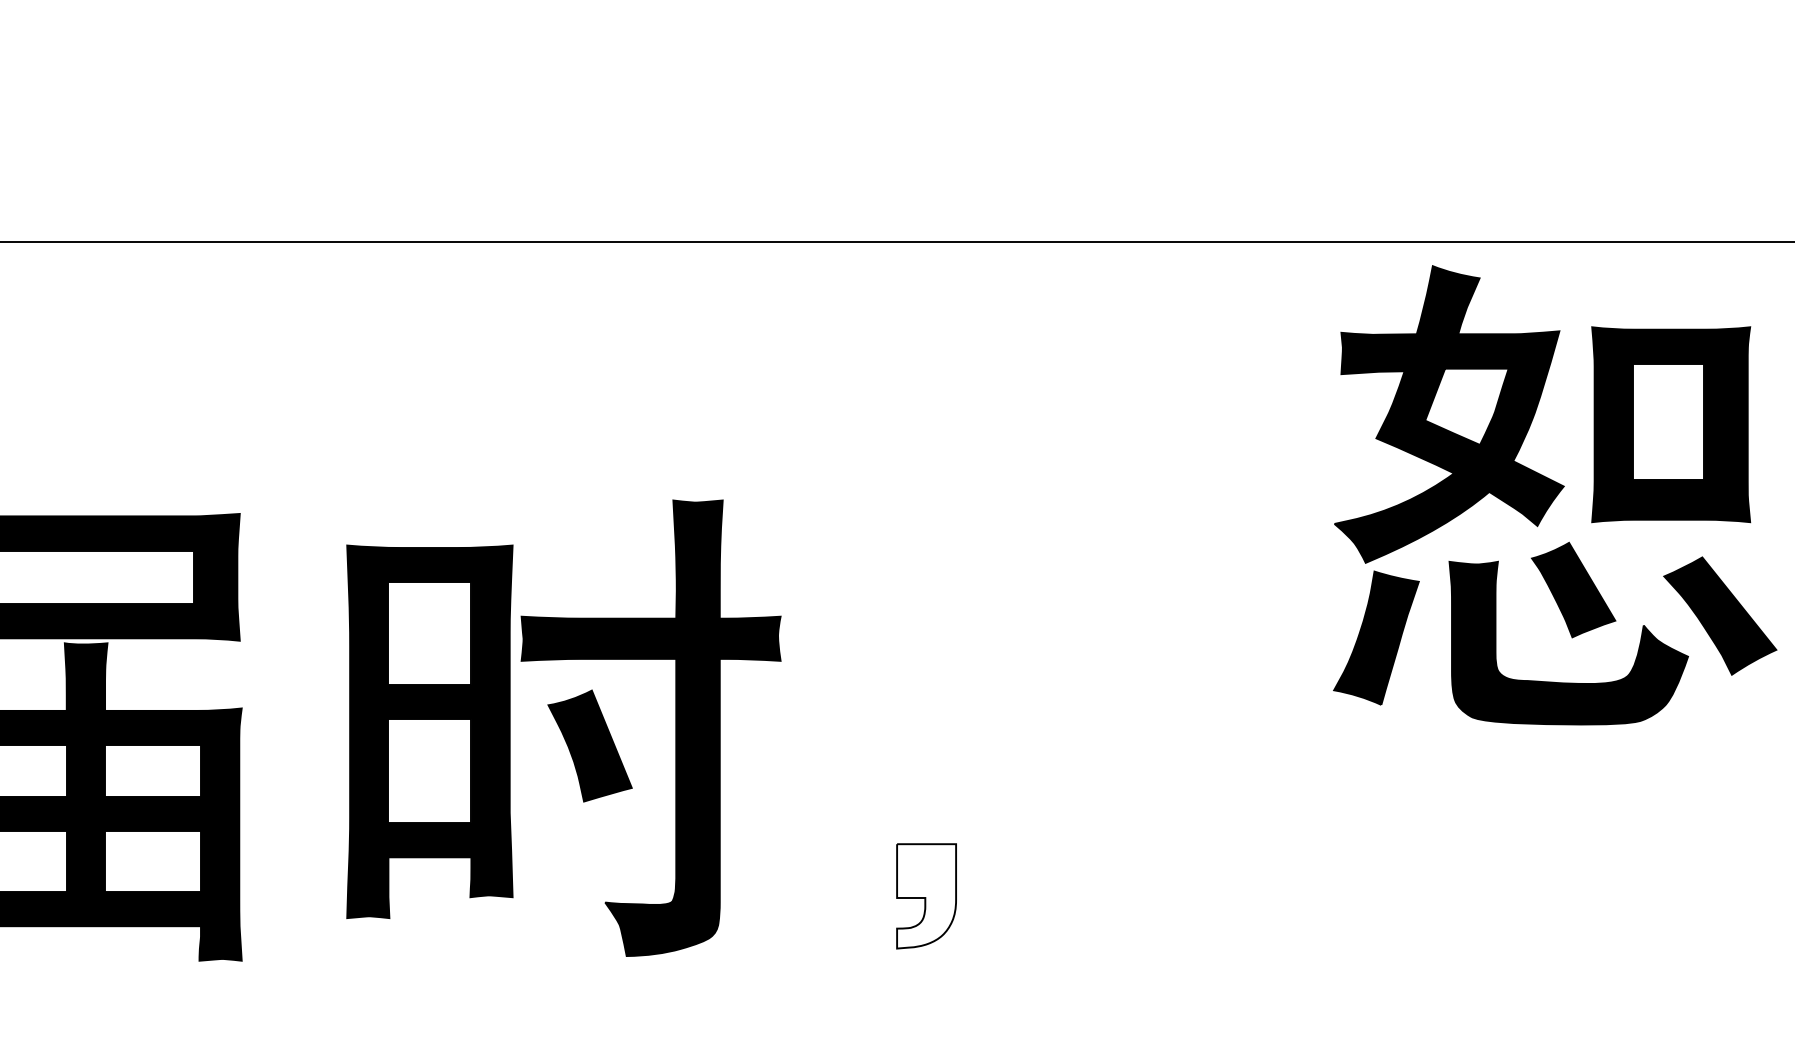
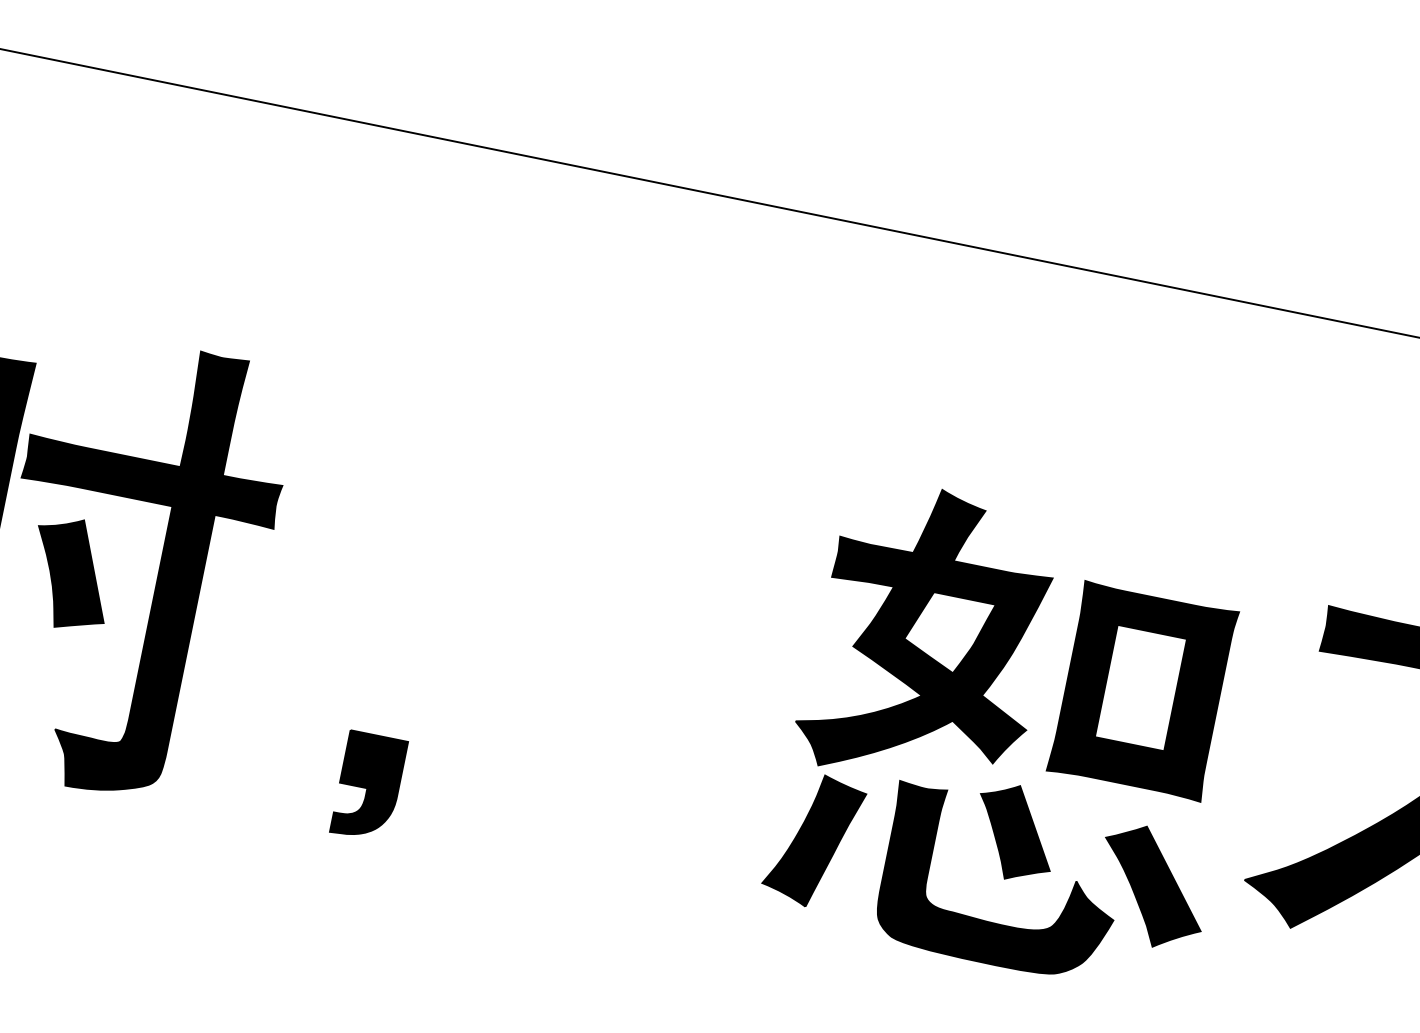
part: (1555, 495) -> (1016, 737), moved
fill: (926, 896) -> (368, 787), added

